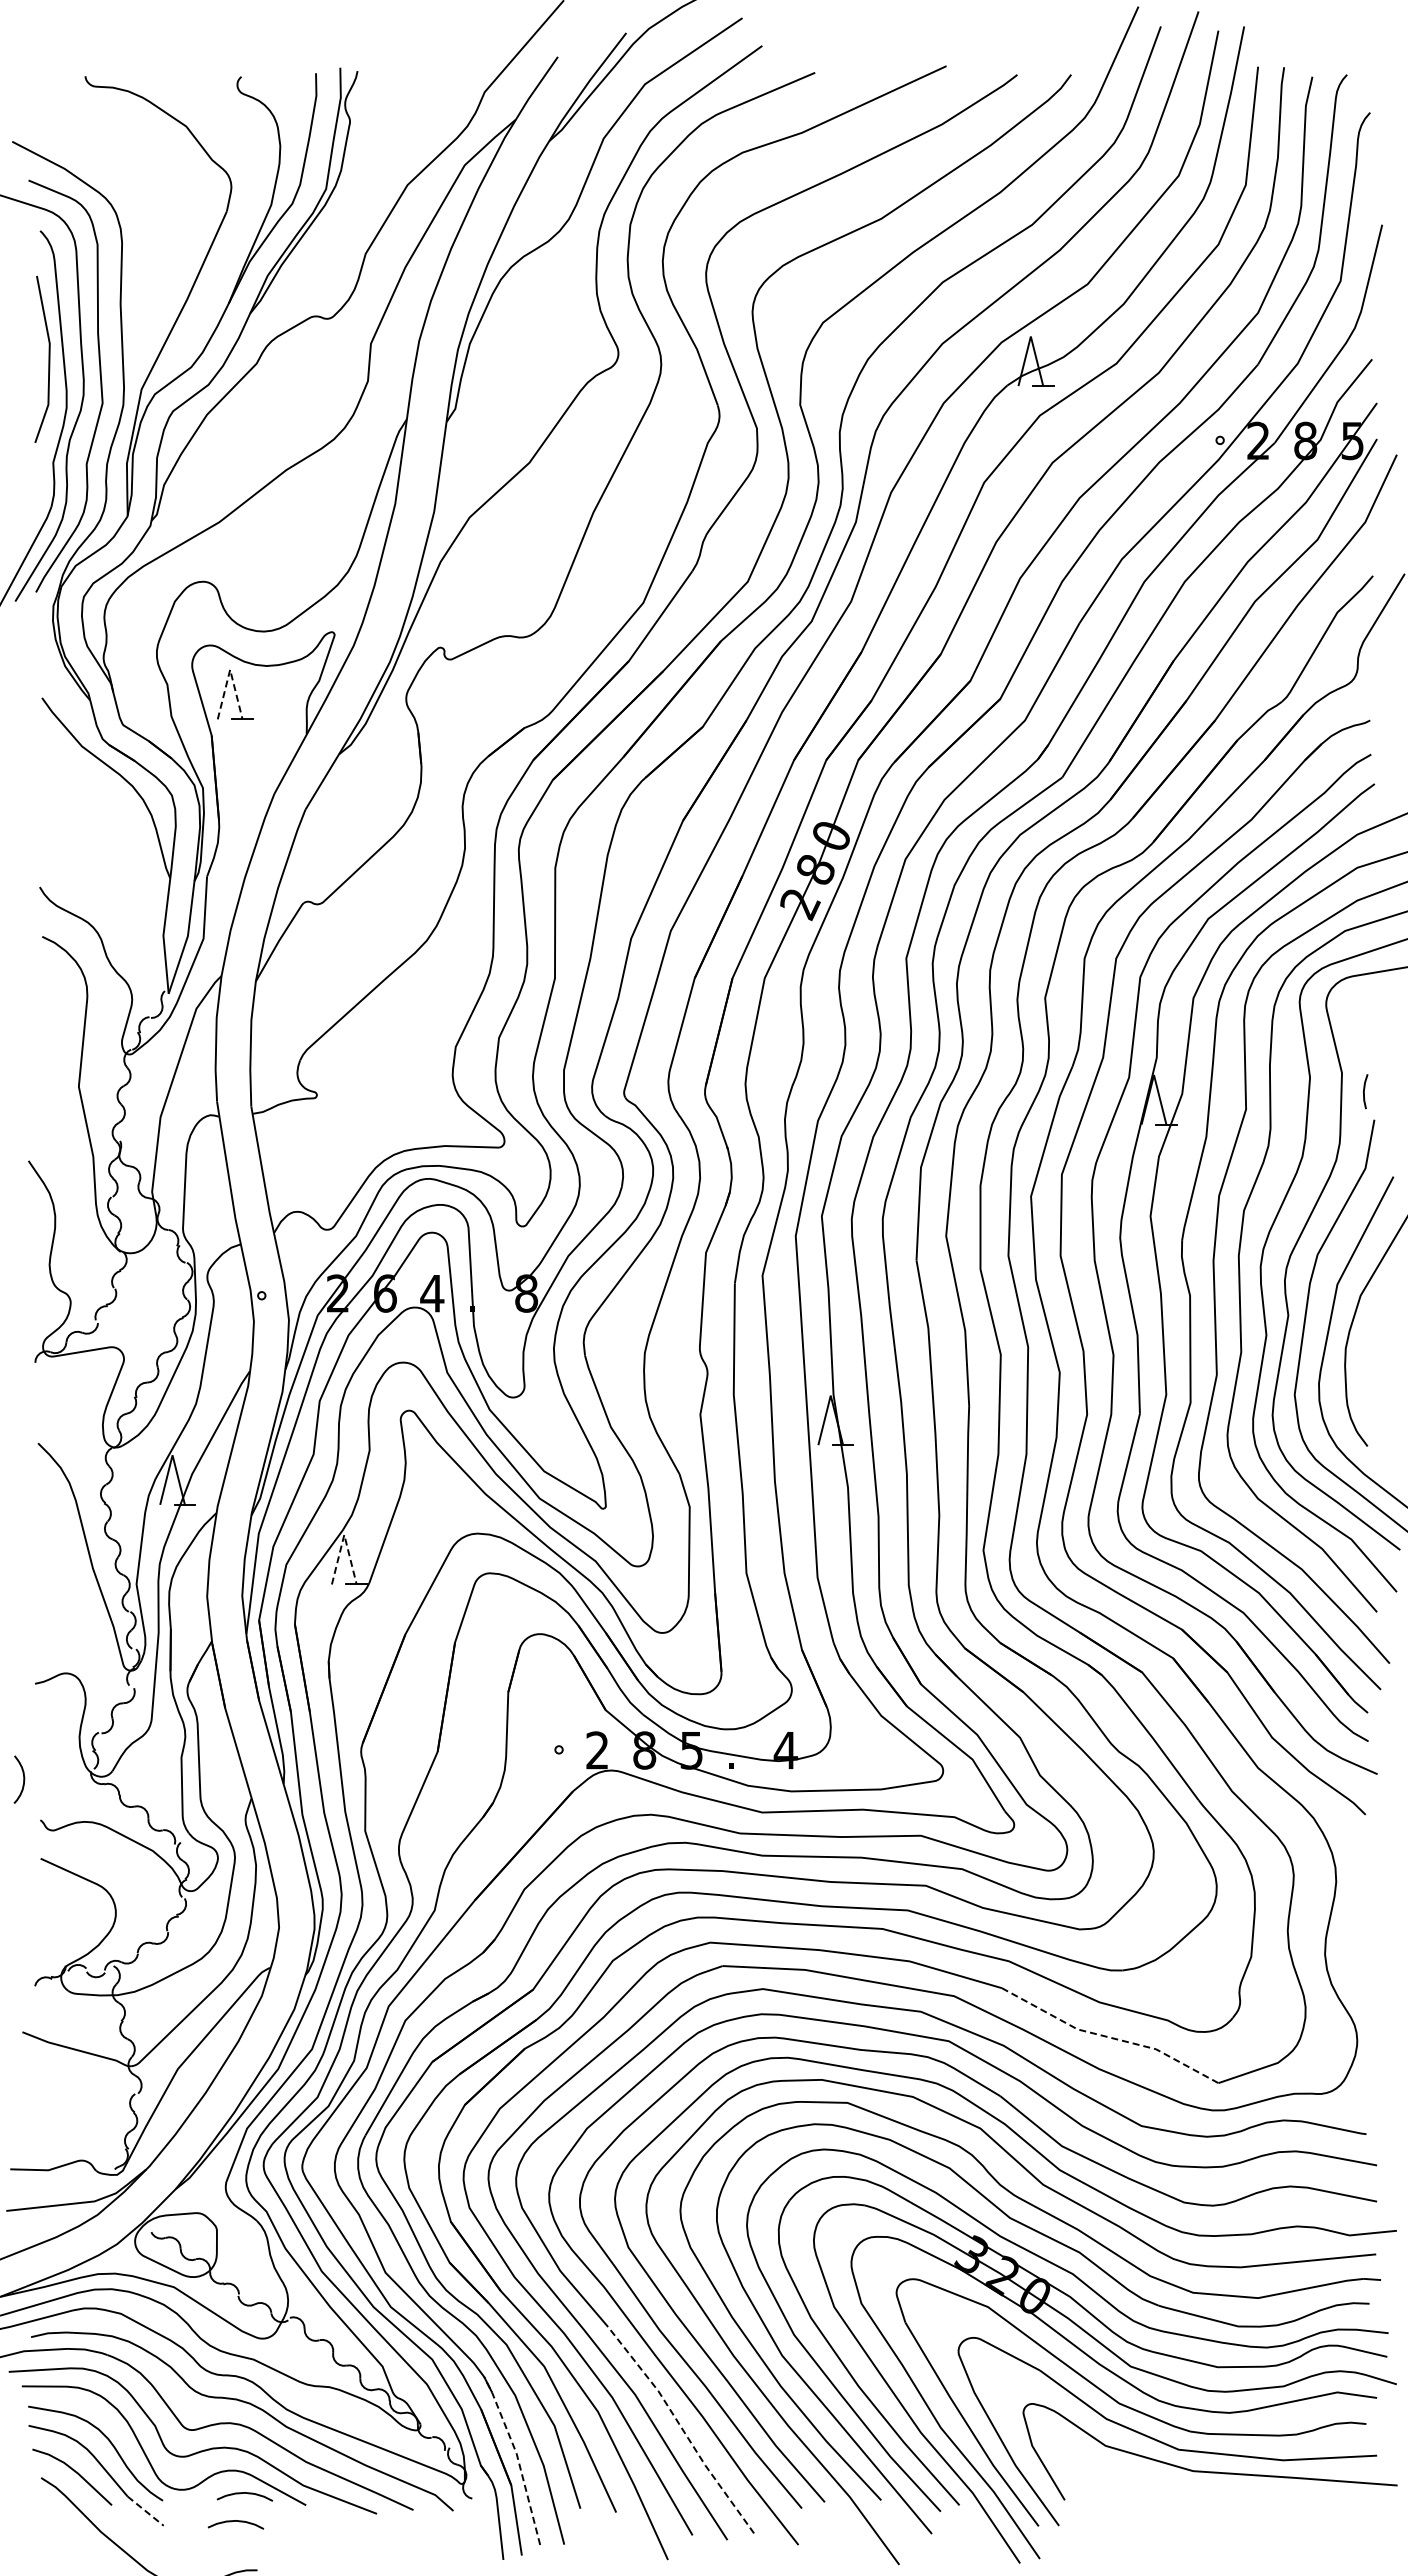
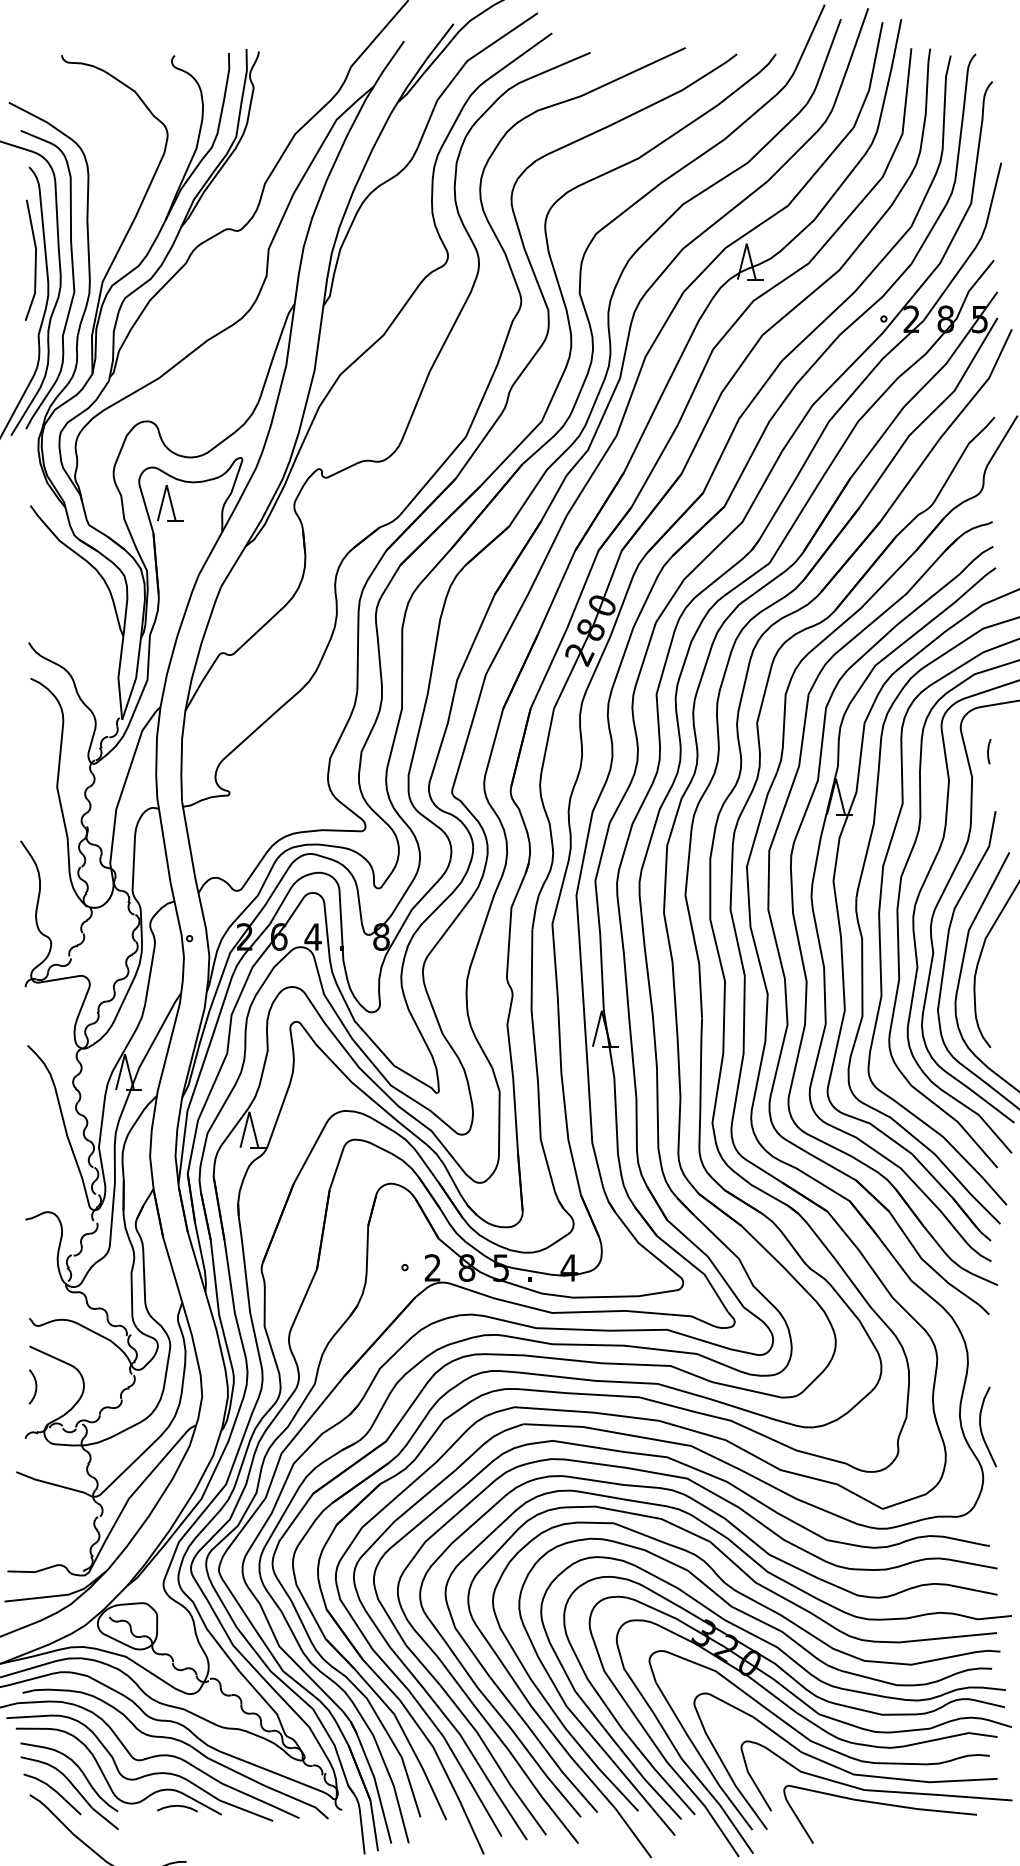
line: (230, 669) -> (166, 484), dashed -> solid
line: (1364, 1091) -> (988, 751), moved
line: (344, 1534) -> (249, 1111), dashed -> solid
curve: (23, 1779) -> (35, 1386), moved
curve: (1354, 1969) -> (981, 1426), added
line: (1109, 2037) -> (803, 1475), dashed -> solid
line: (682, 2428) -> (494, 1759), dashed -> solid
line: (517, 2457) -> (374, 1780), dashed -> solid
curve: (1218, 2491) -> (882, 1804), added
line: (146, 2511) -> (106, 1819), dashed -> solid
curve: (236, 2521) -> (171, 1826), removed

